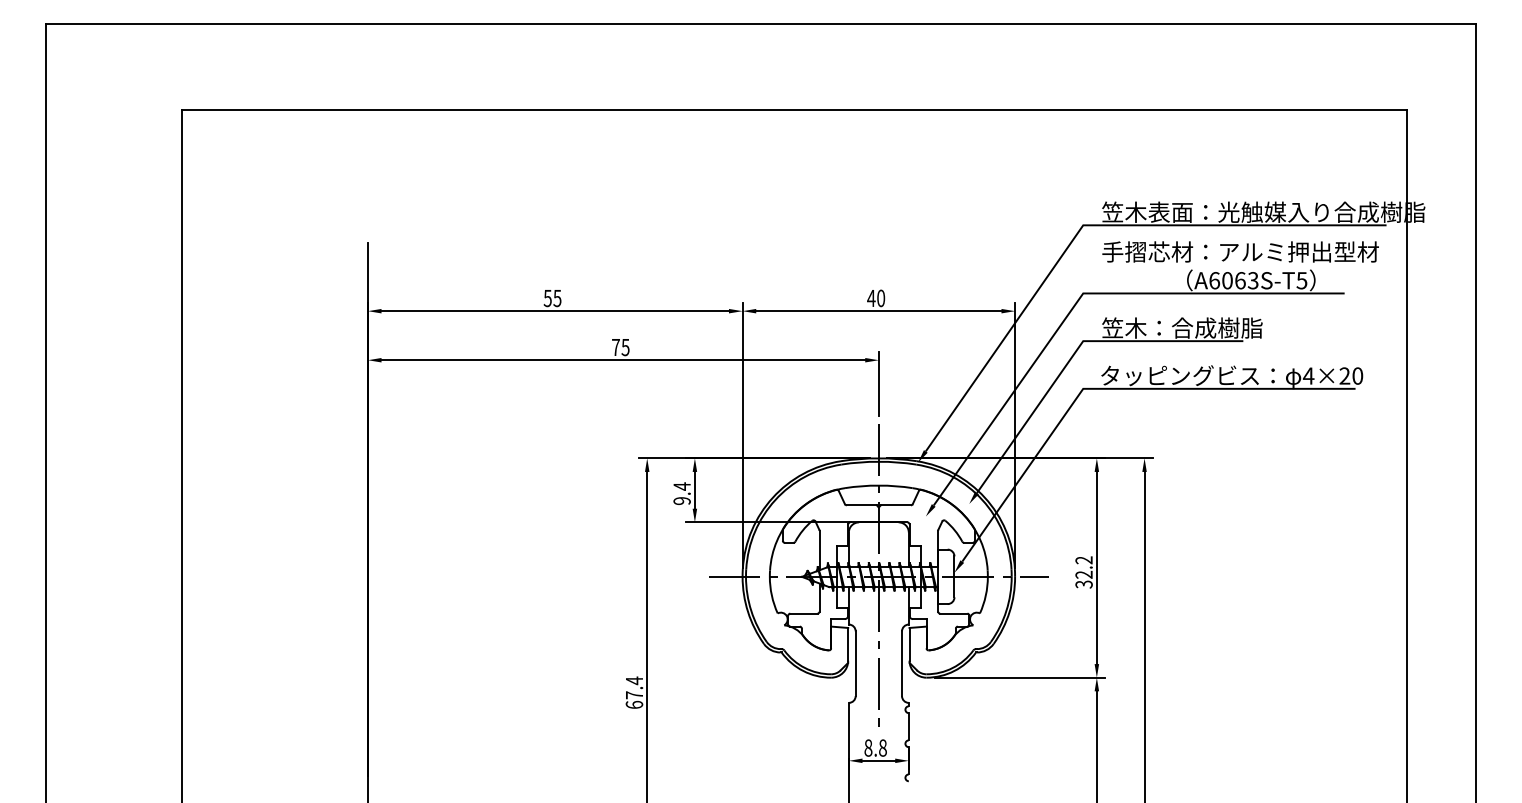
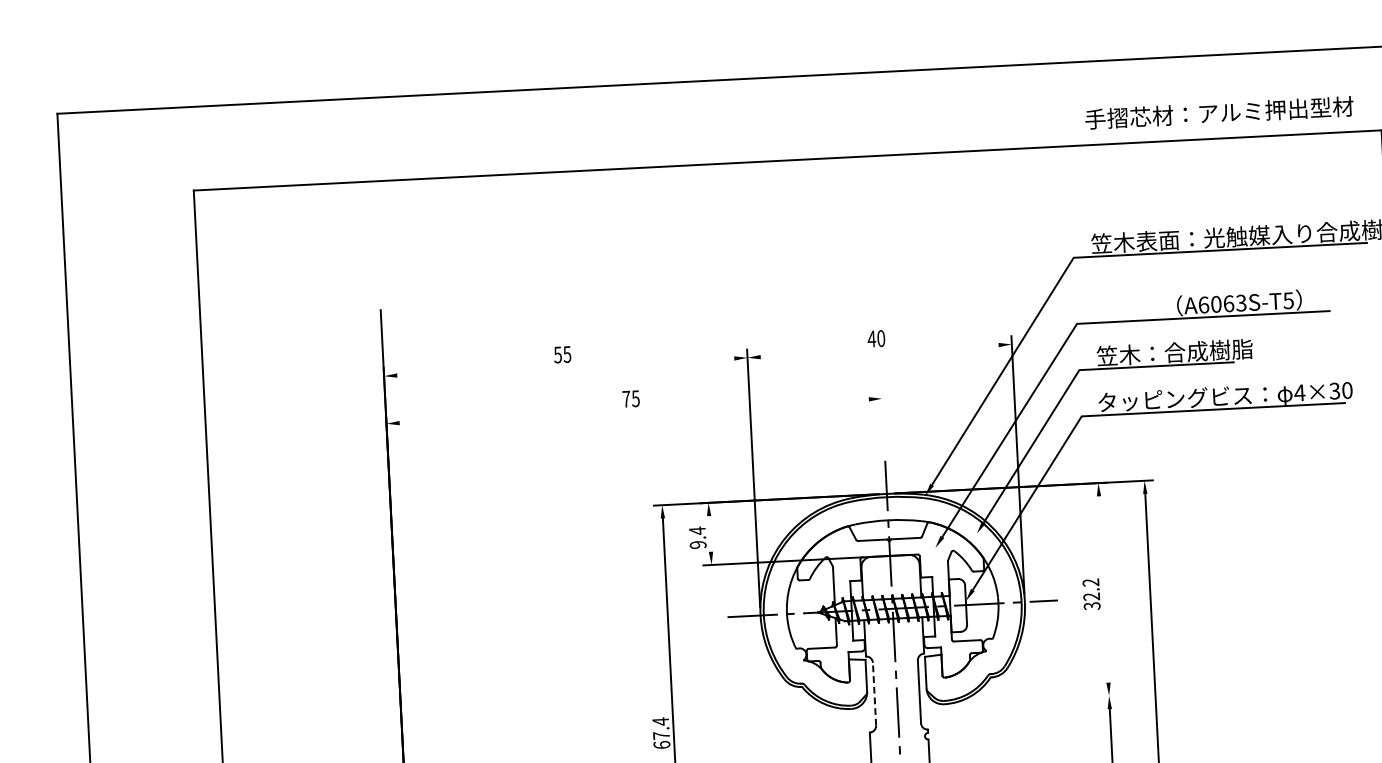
text: (1240, 251) -> (1219, 112), moved
line: (554, 311) -> (565, 367), removed
line: (878, 311) -> (879, 351), removed
line: (623, 360) -> (634, 411), removed
text: (1344, 376) -> (1334, 391), 4×20 -> 4×30
line: (878, 383) -> (882, 421), removed
line: (694, 489) -> (709, 533), removed
line: (1096, 567) -> (1103, 589), removed
line: (855, 663) -> (874, 693), solid -> dashed
line: (1020, 677) -> (1035, 699), removed

